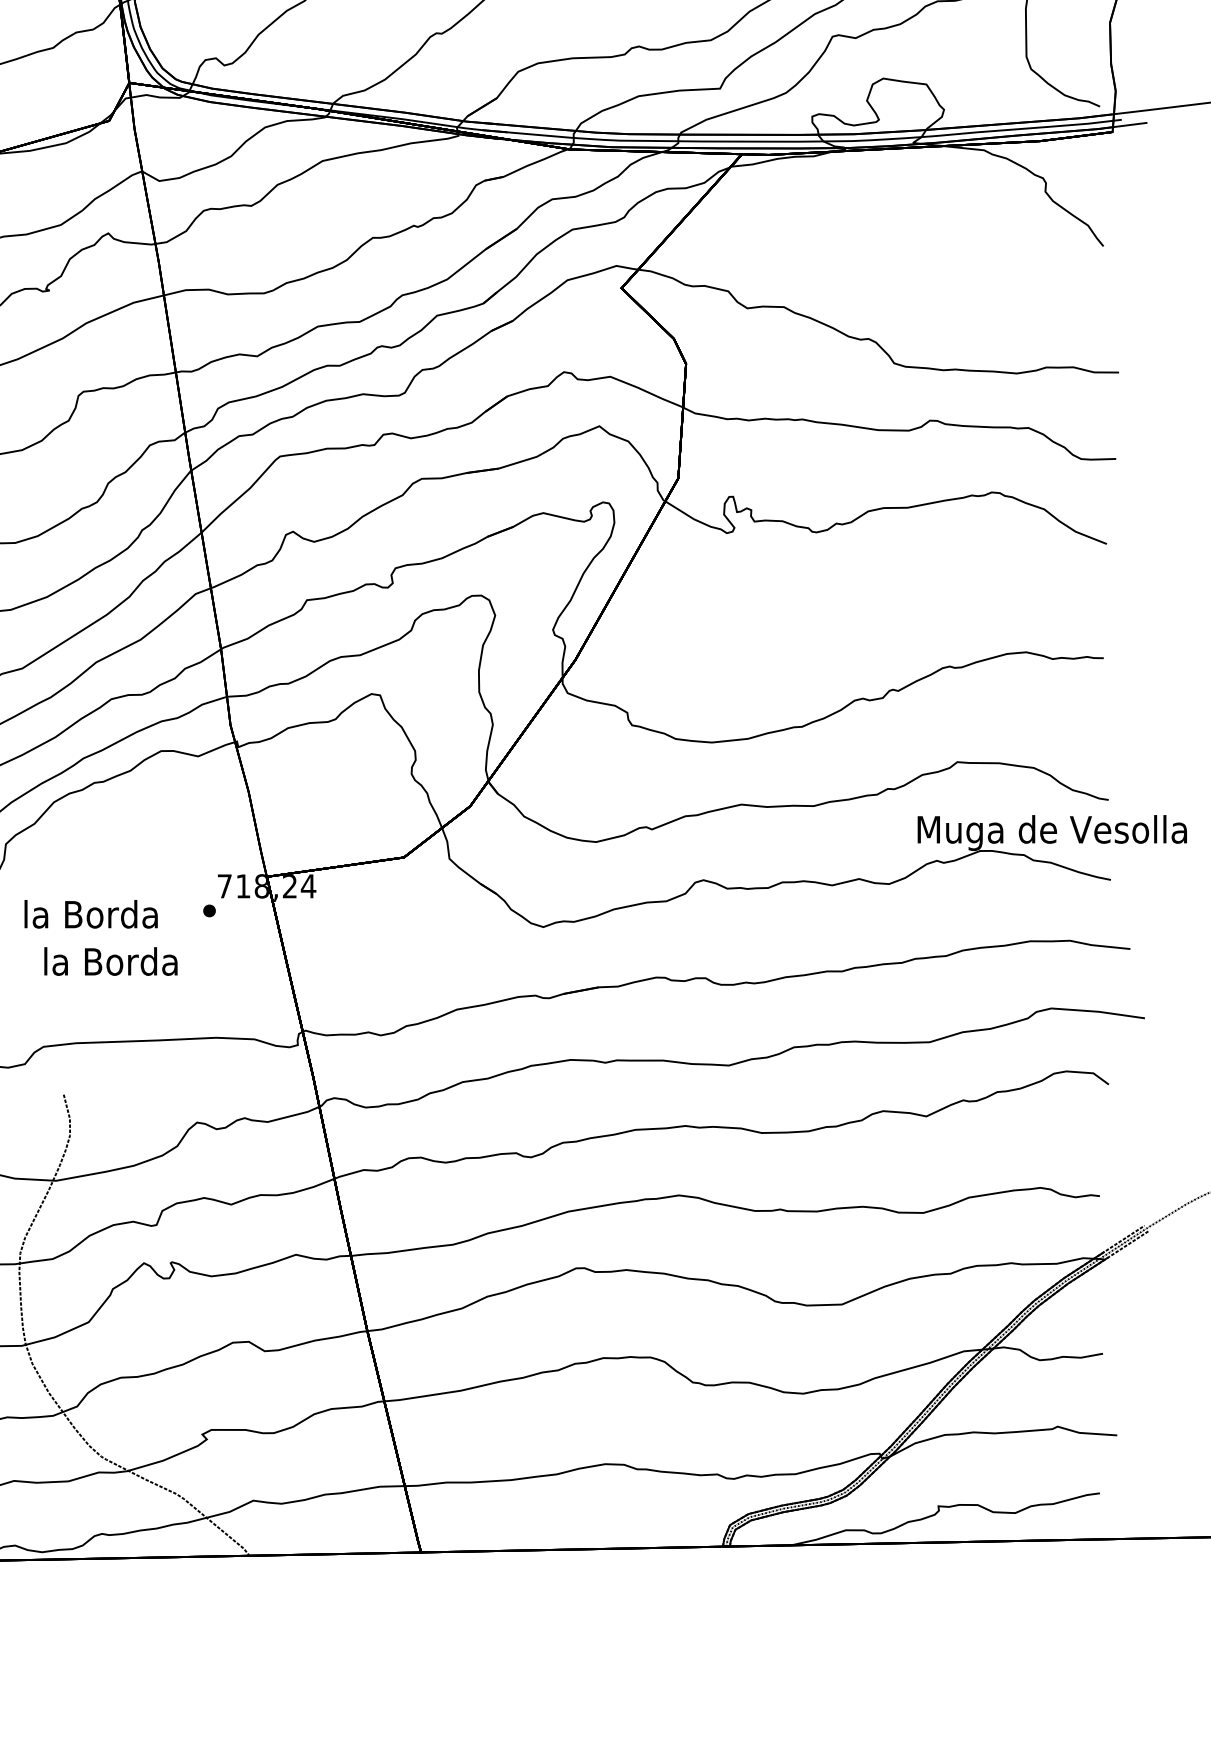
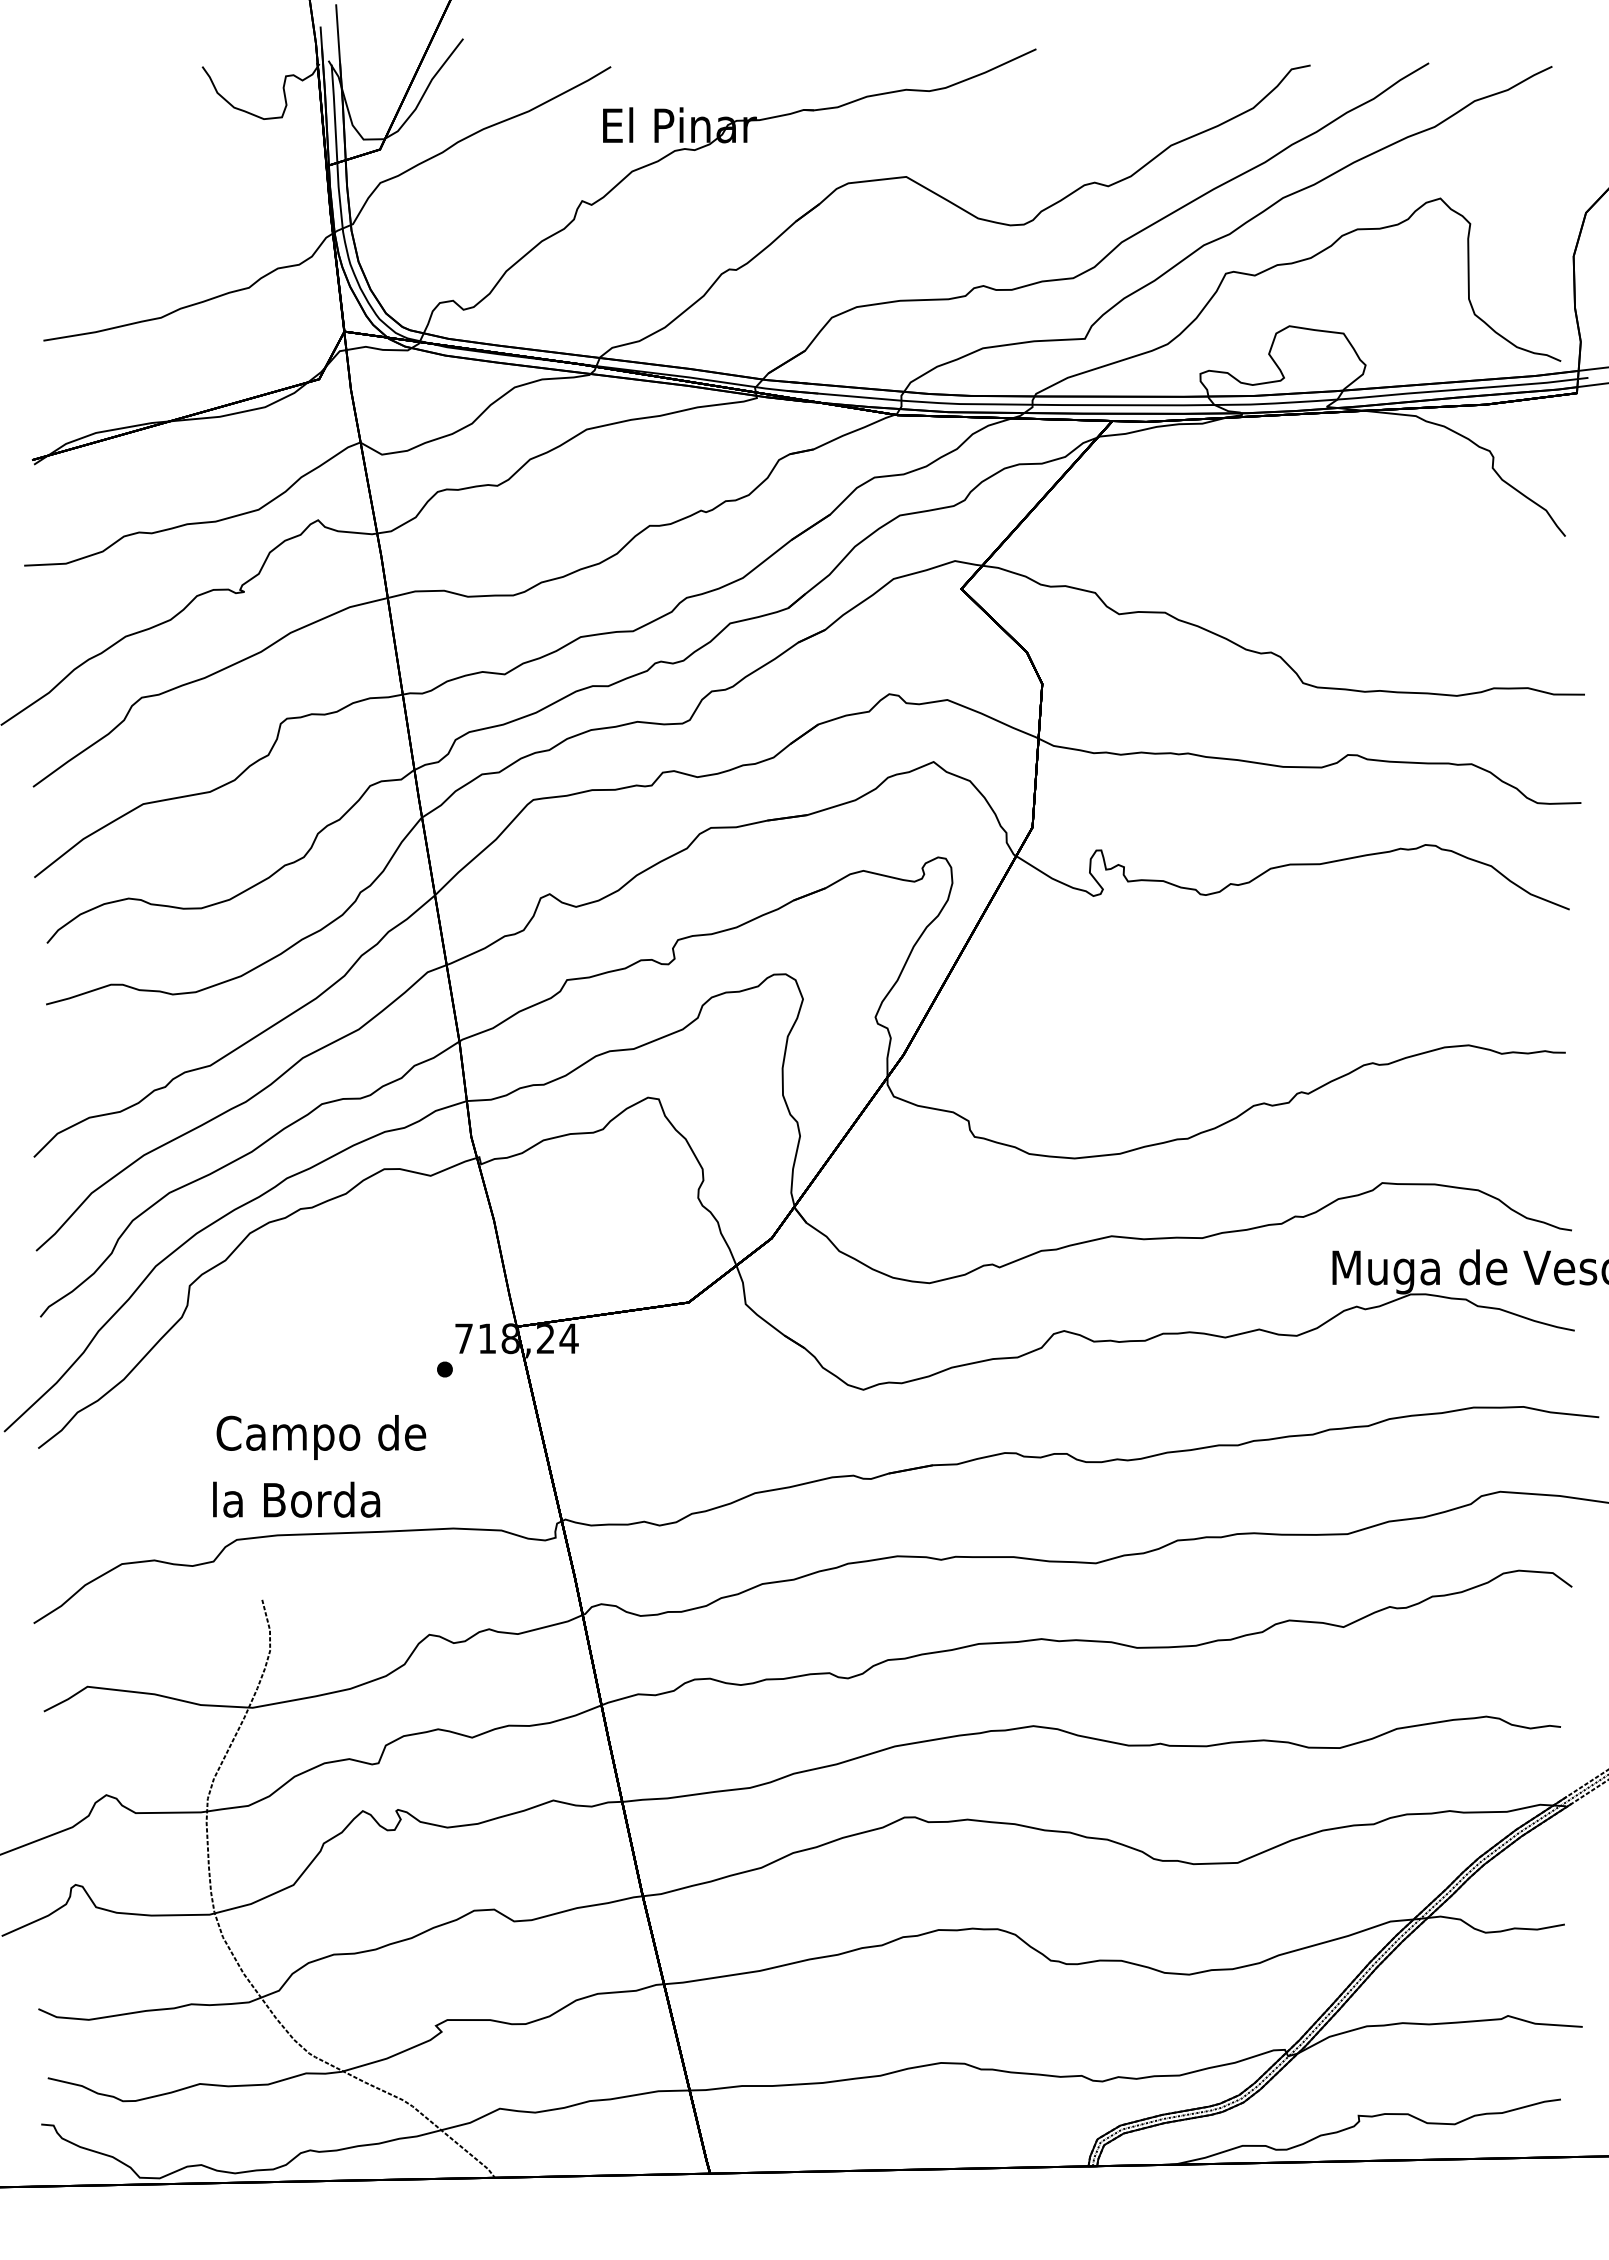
text: (91, 914) -> (296, 1499), moved
text: (111, 965) -> (321, 1437), la Borda -> Campo de

